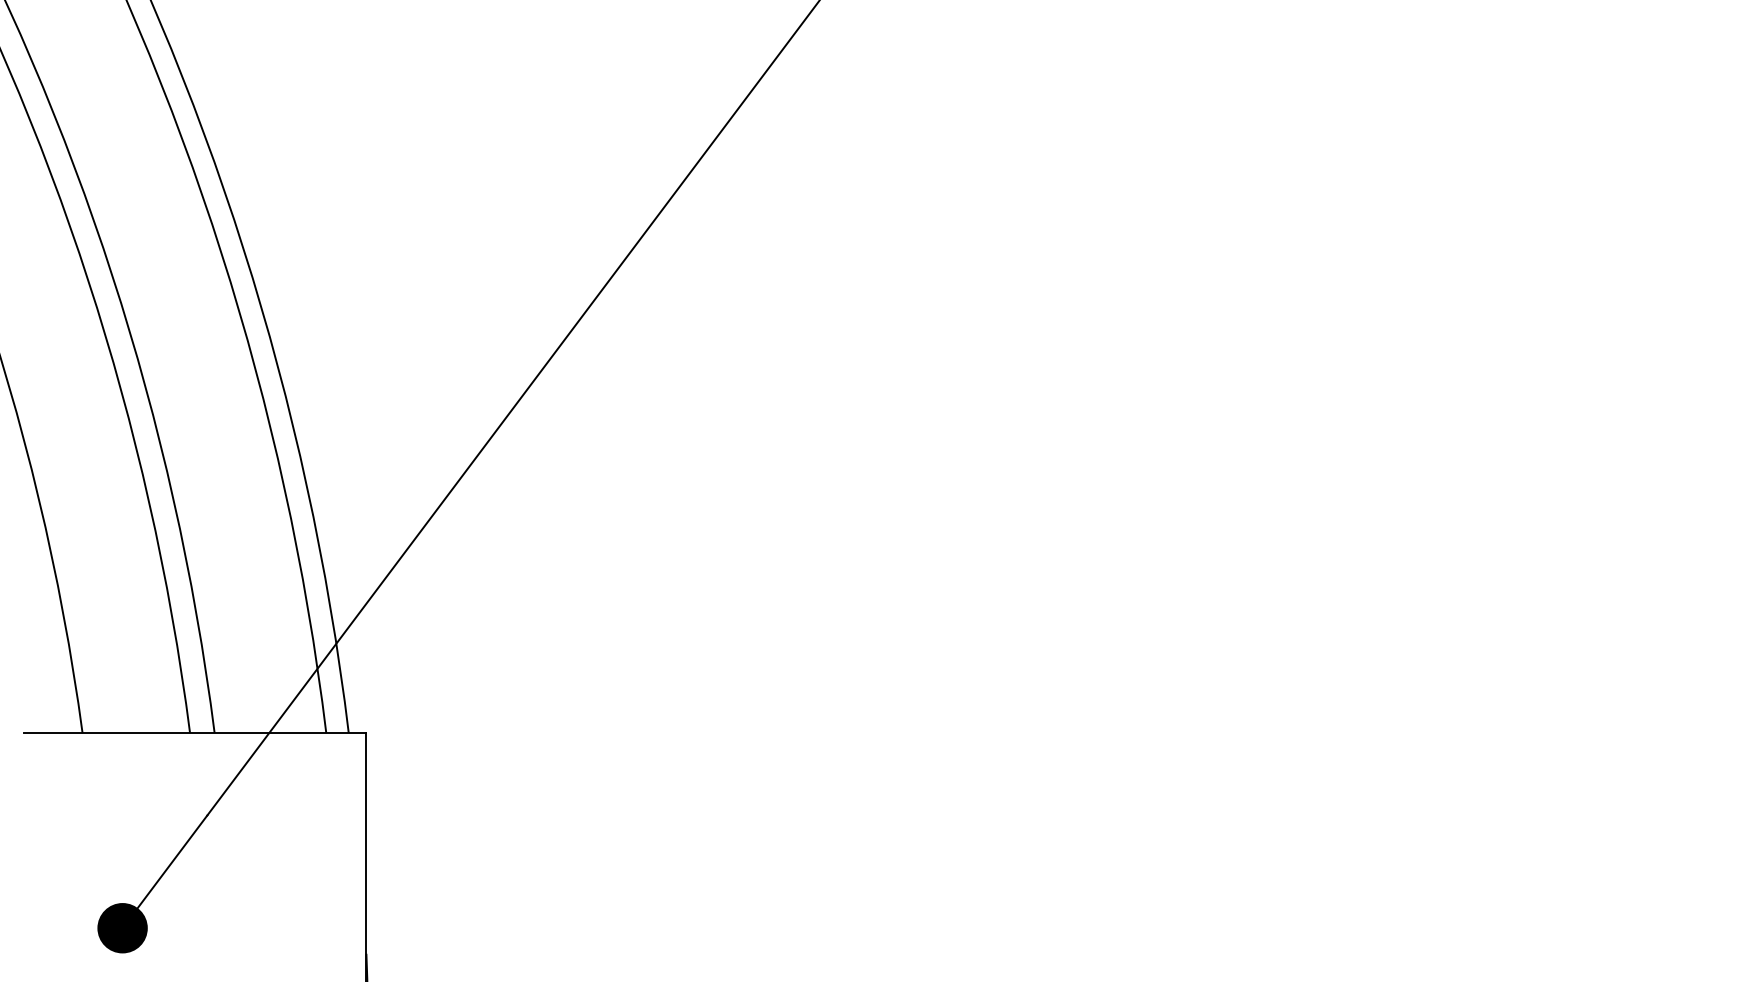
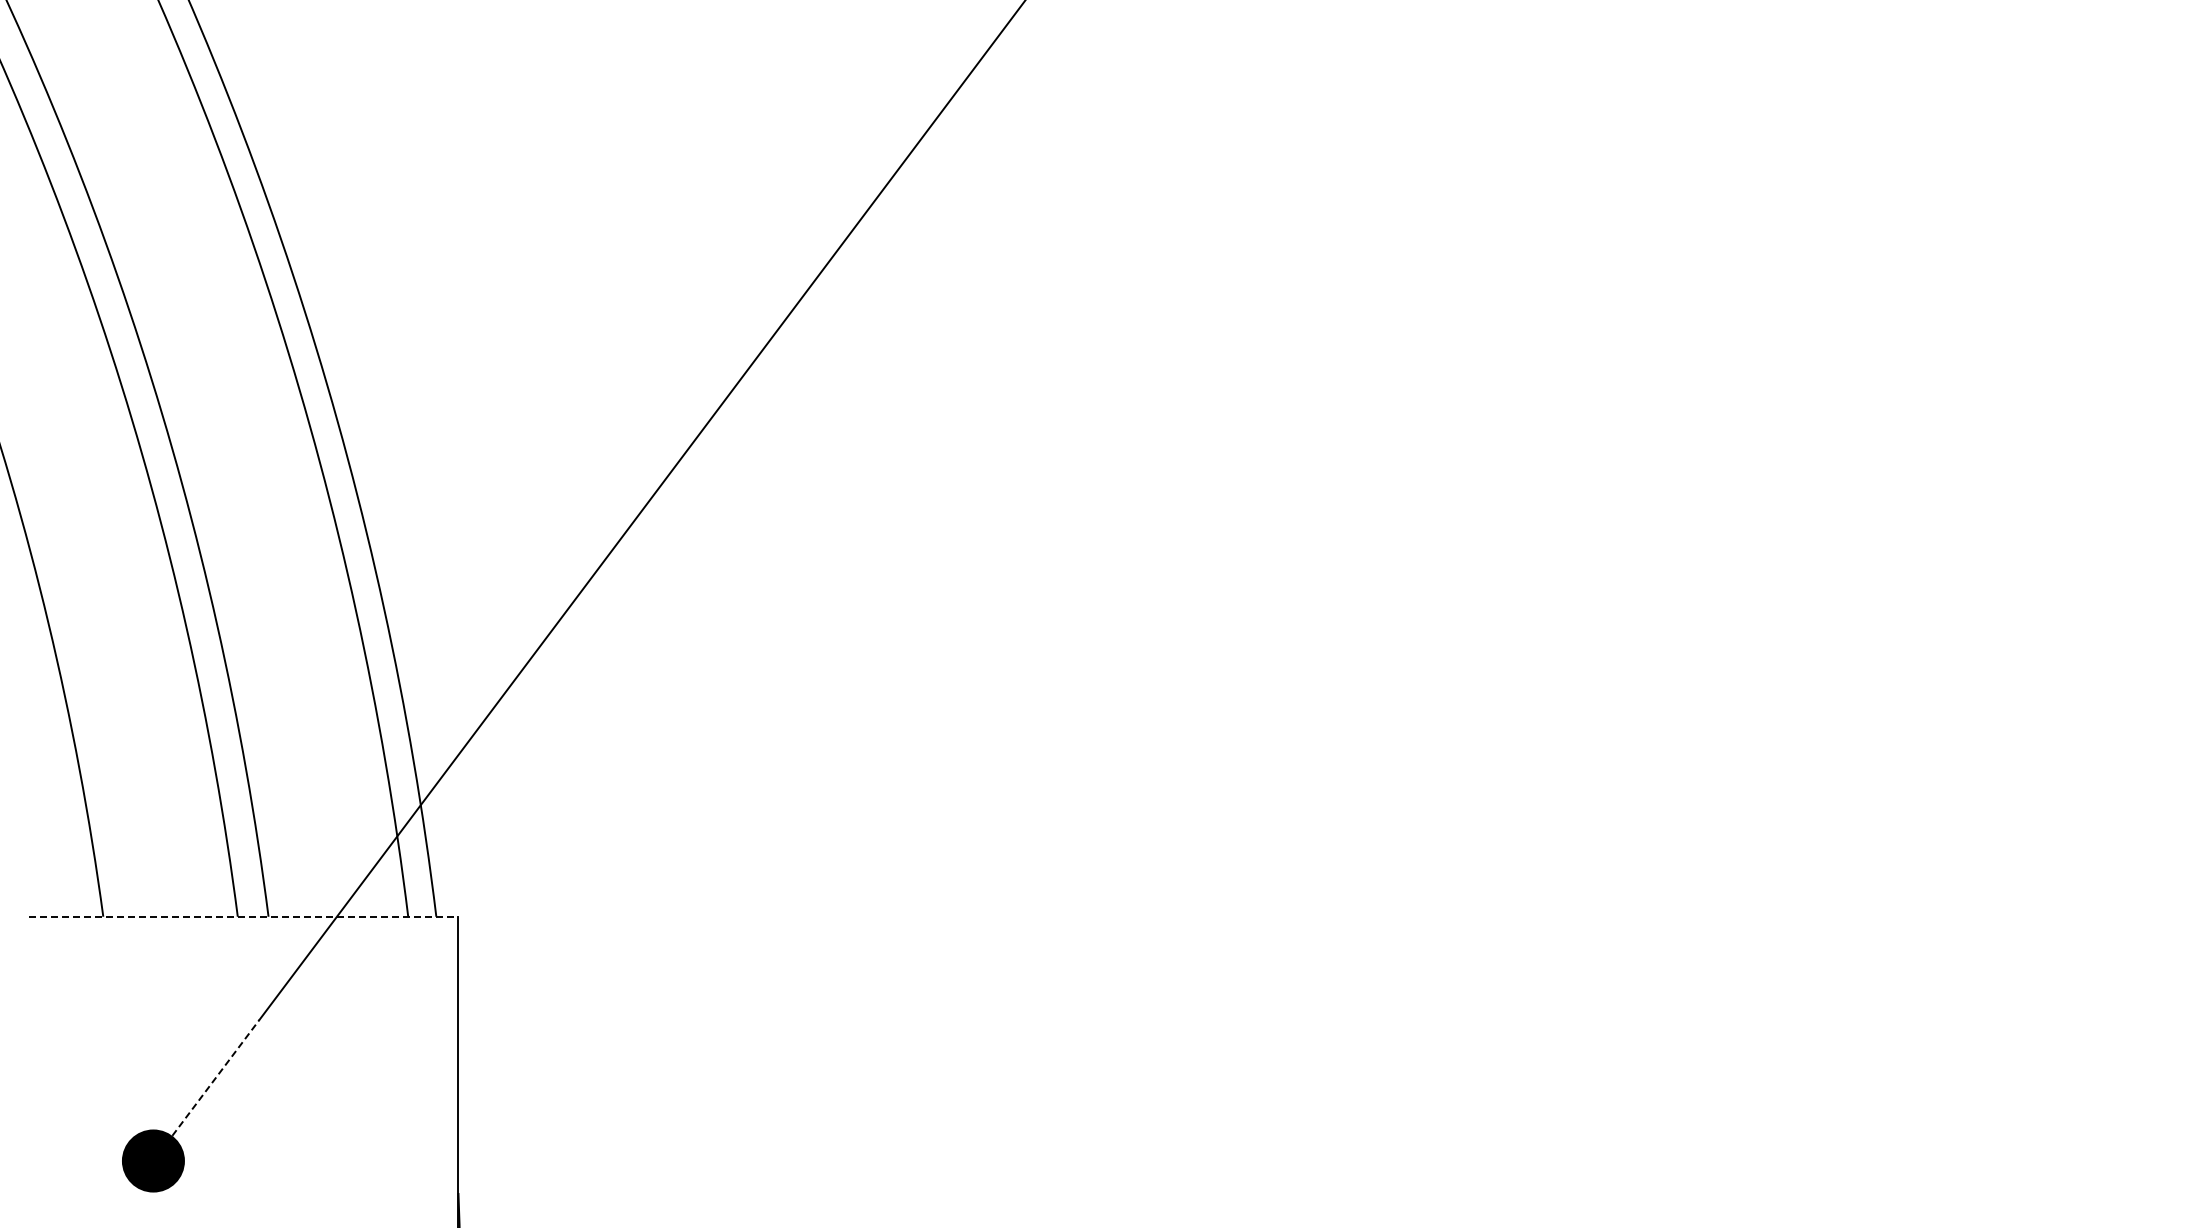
line: (195, 732) -> (244, 916), solid -> dashed
line: (173, 861) -> (216, 1077), solid -> dashed

